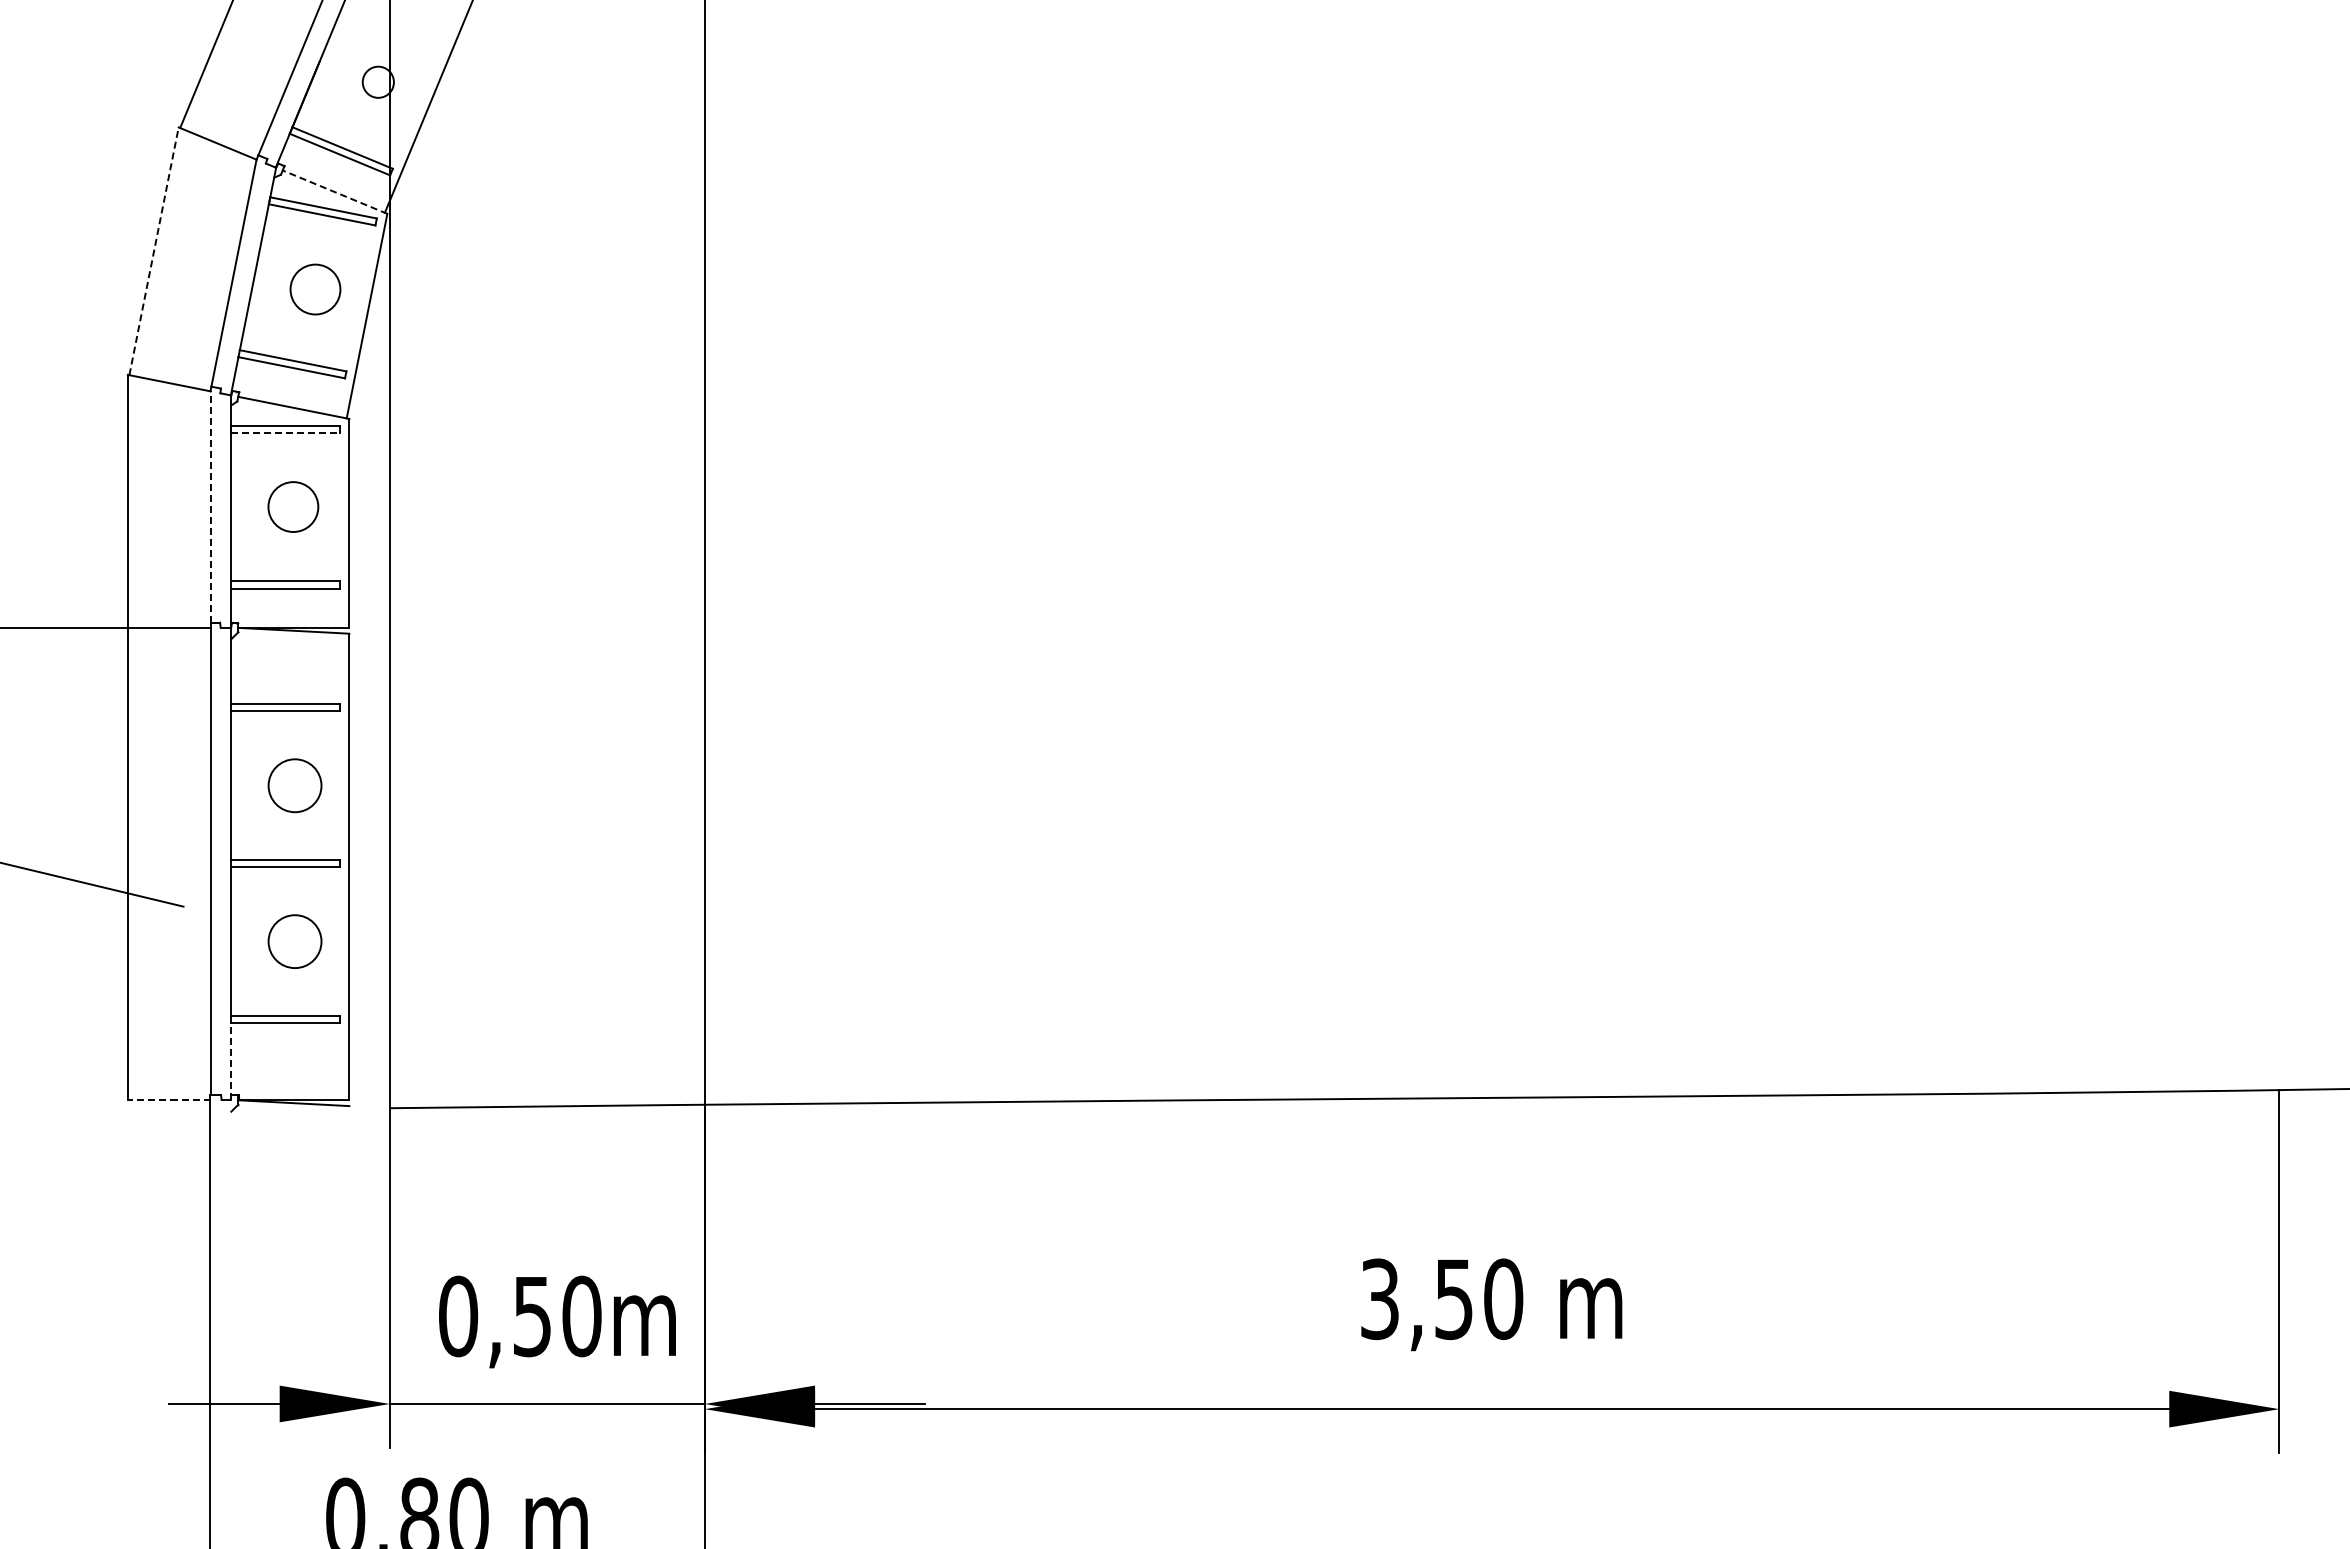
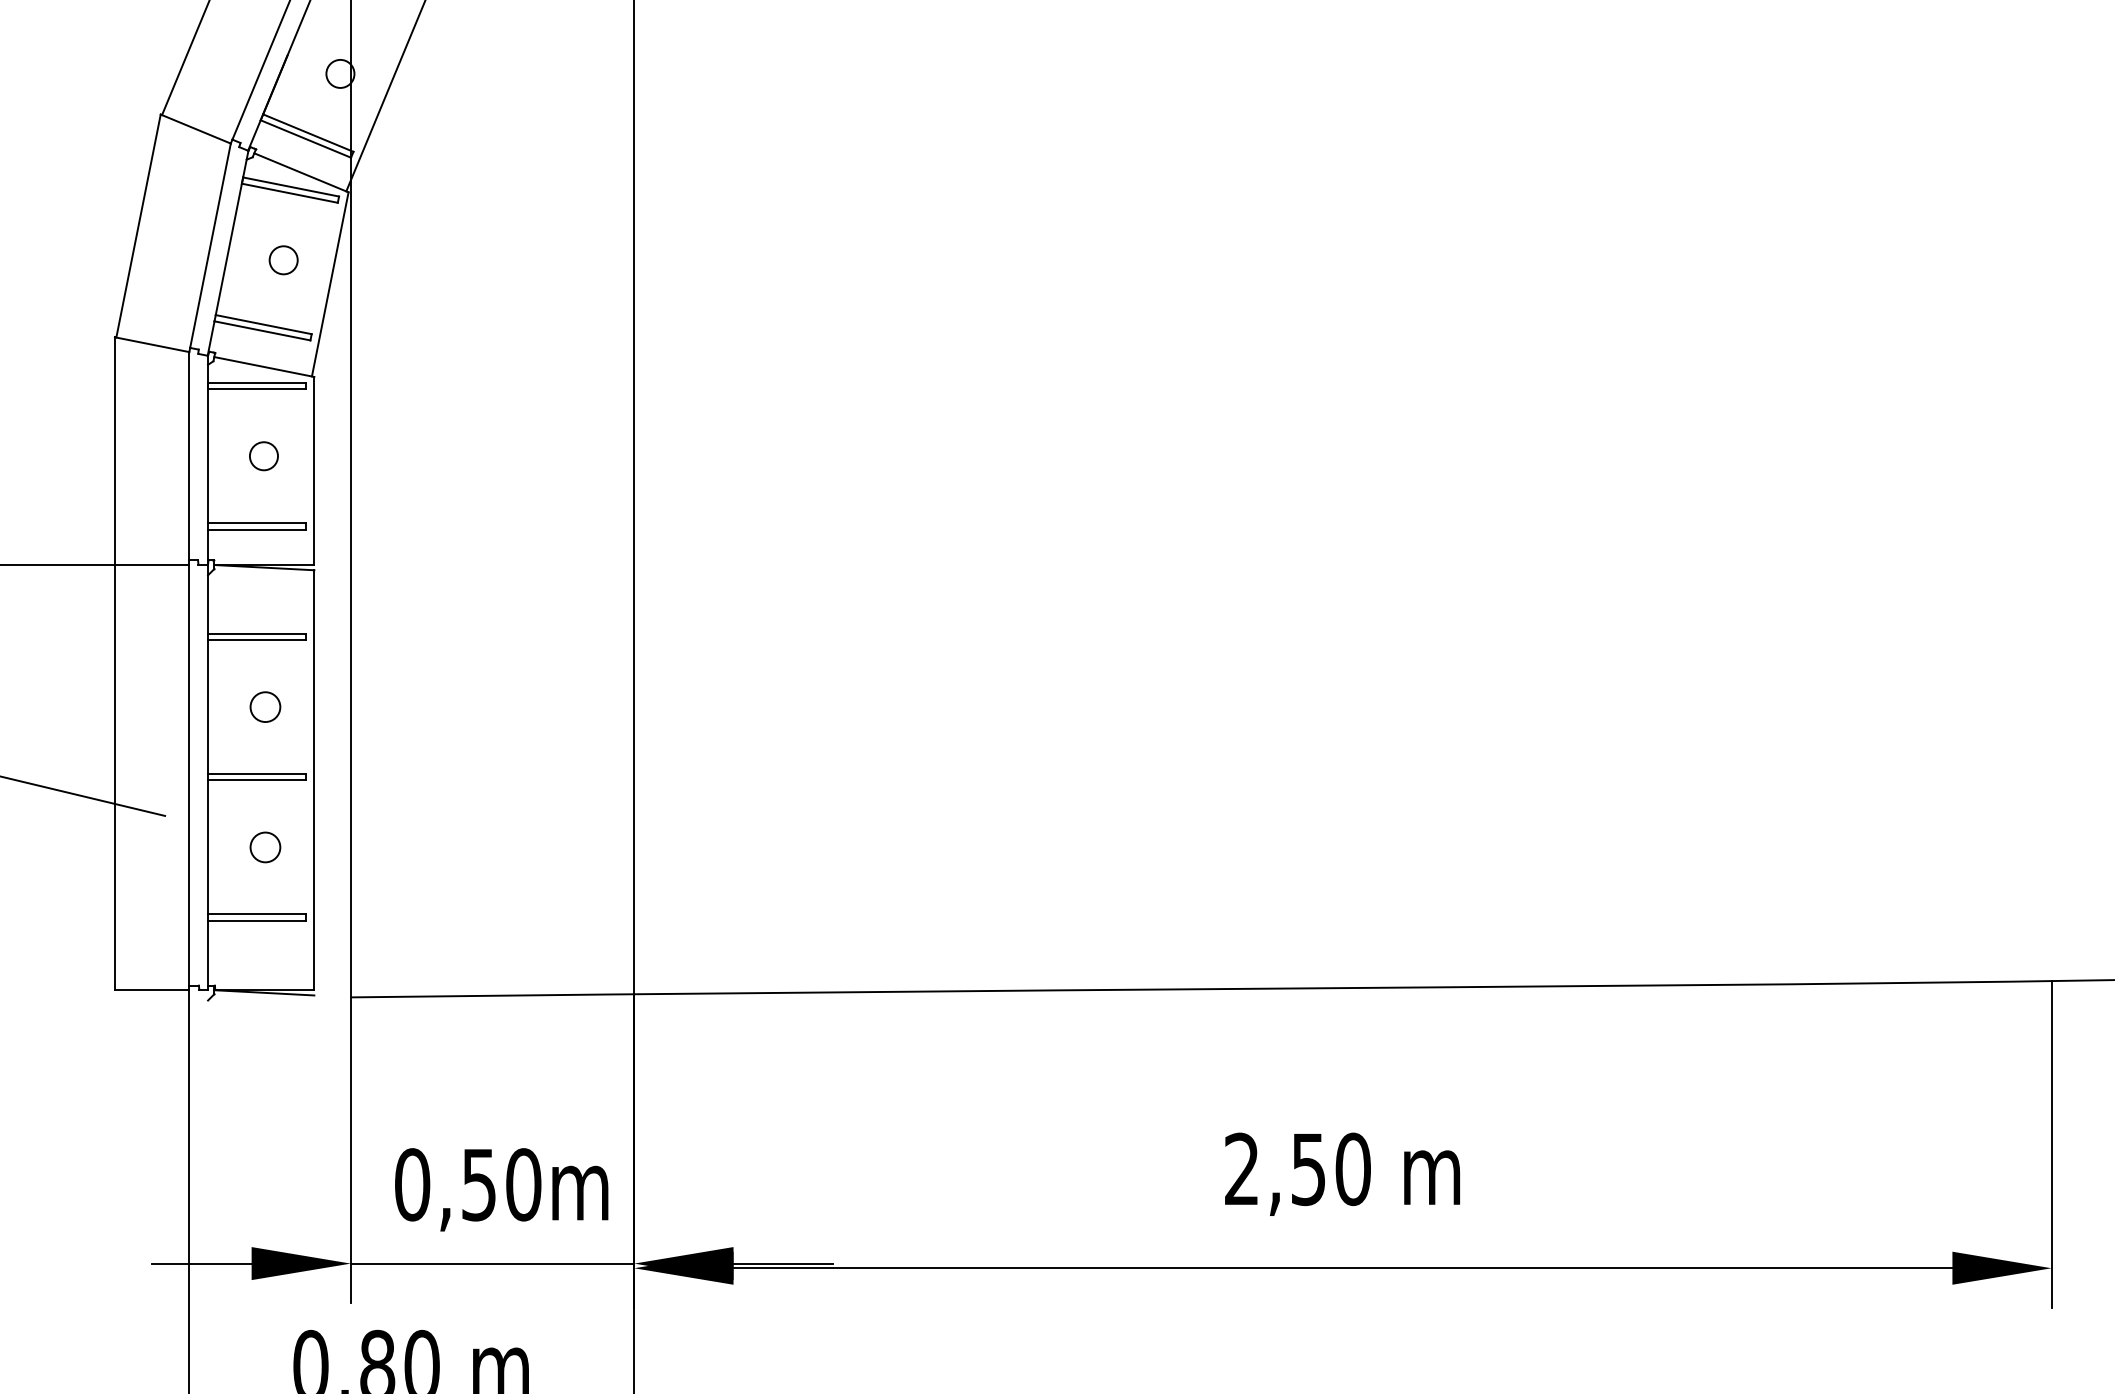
line: (335, 192) -> (301, 173), dashed -> solid
line: (154, 250) -> (138, 225), dashed -> solid
circle: (314, 288) -> (282, 259), size x0.62
line: (286, 432) -> (257, 389), dashed -> solid
circle: (292, 506) -> (263, 455), size x0.62
line: (210, 507) -> (189, 456), dashed -> solid
circle: (294, 785) -> (264, 706), size x0.62
circle: (294, 941) -> (264, 847), size x0.62
line: (231, 1061) -> (208, 955), dashed -> solid
line: (168, 1099) -> (151, 989), dashed -> solid
text: (1379, 1299) -> (1241, 1169), 3,50 -> 2,50

